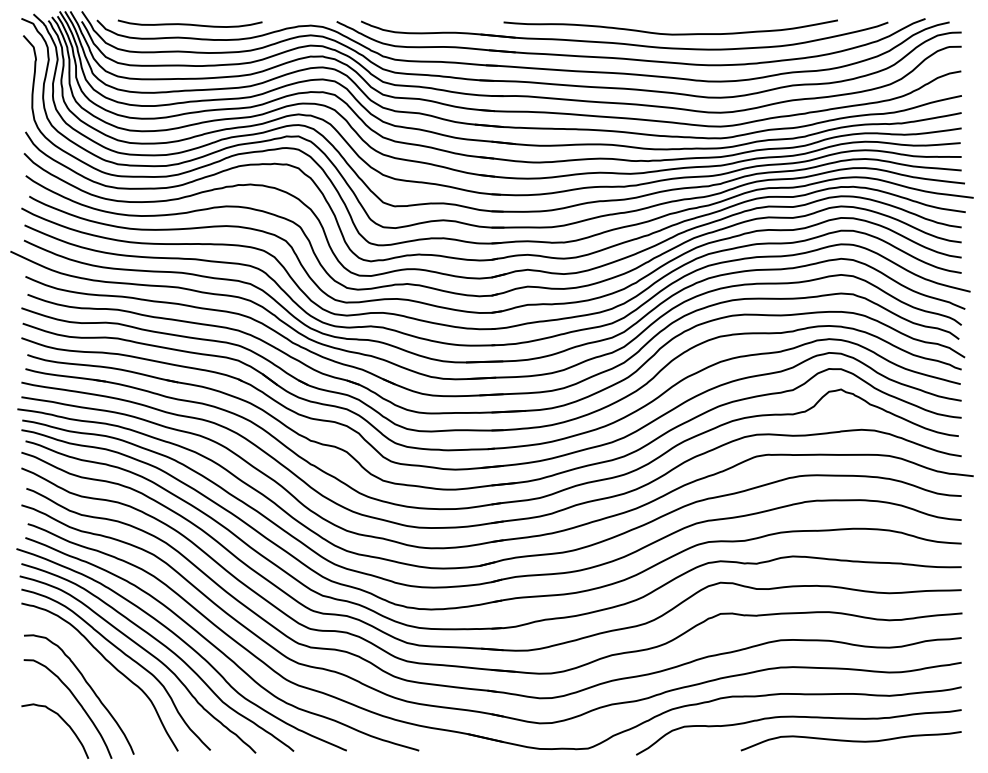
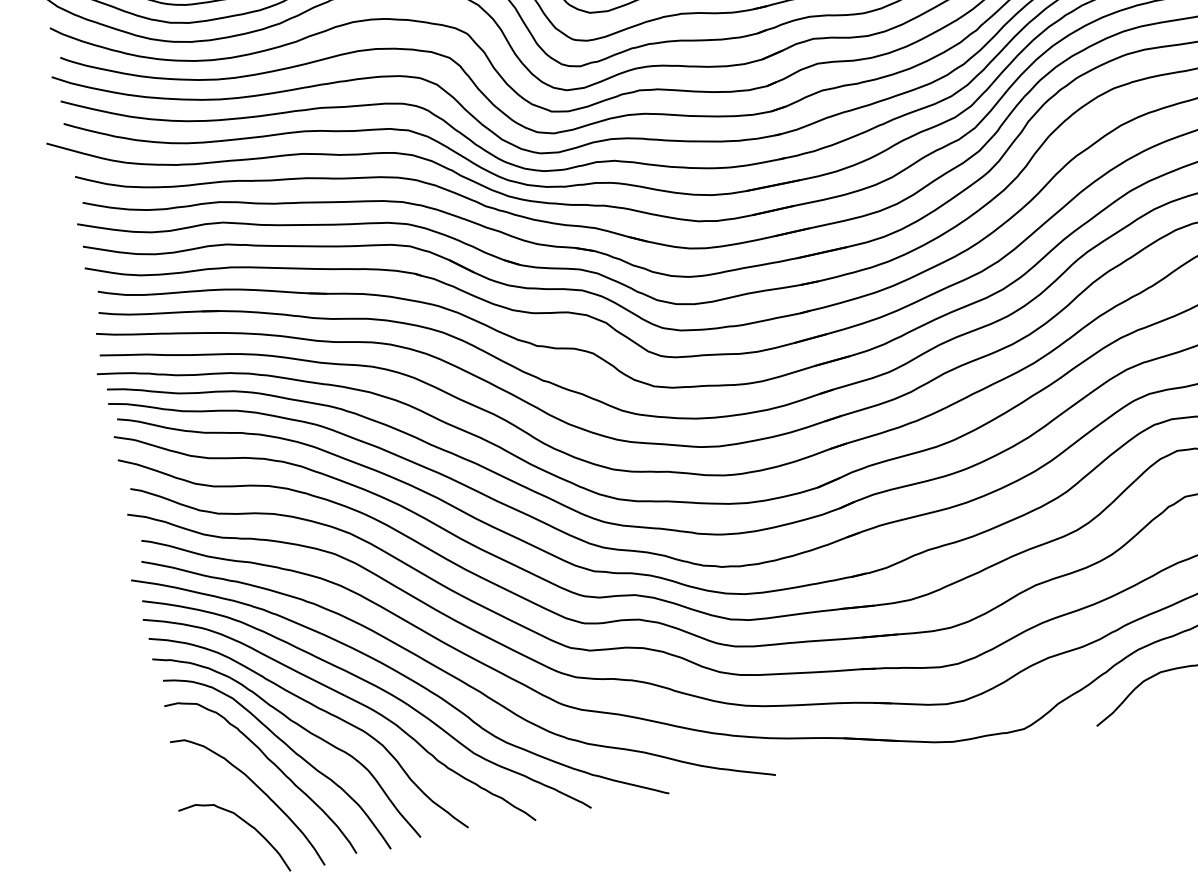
curve: (100, 677) -> (287, 748), added

